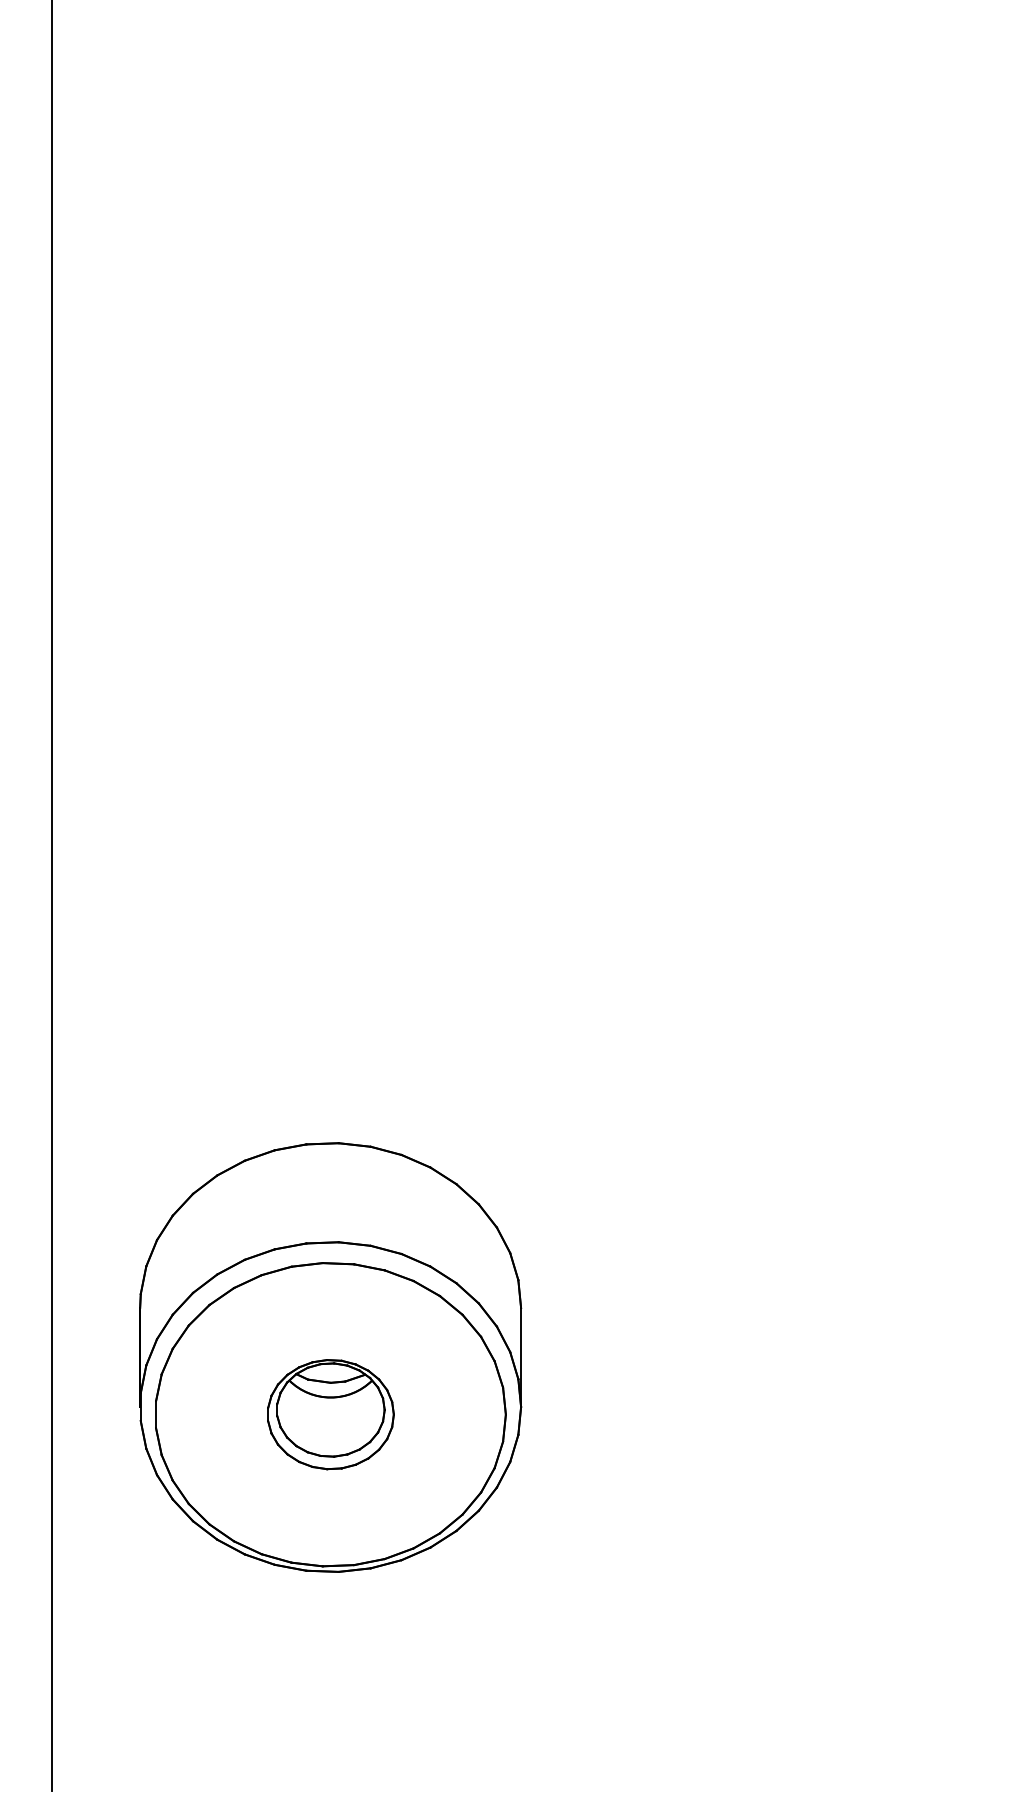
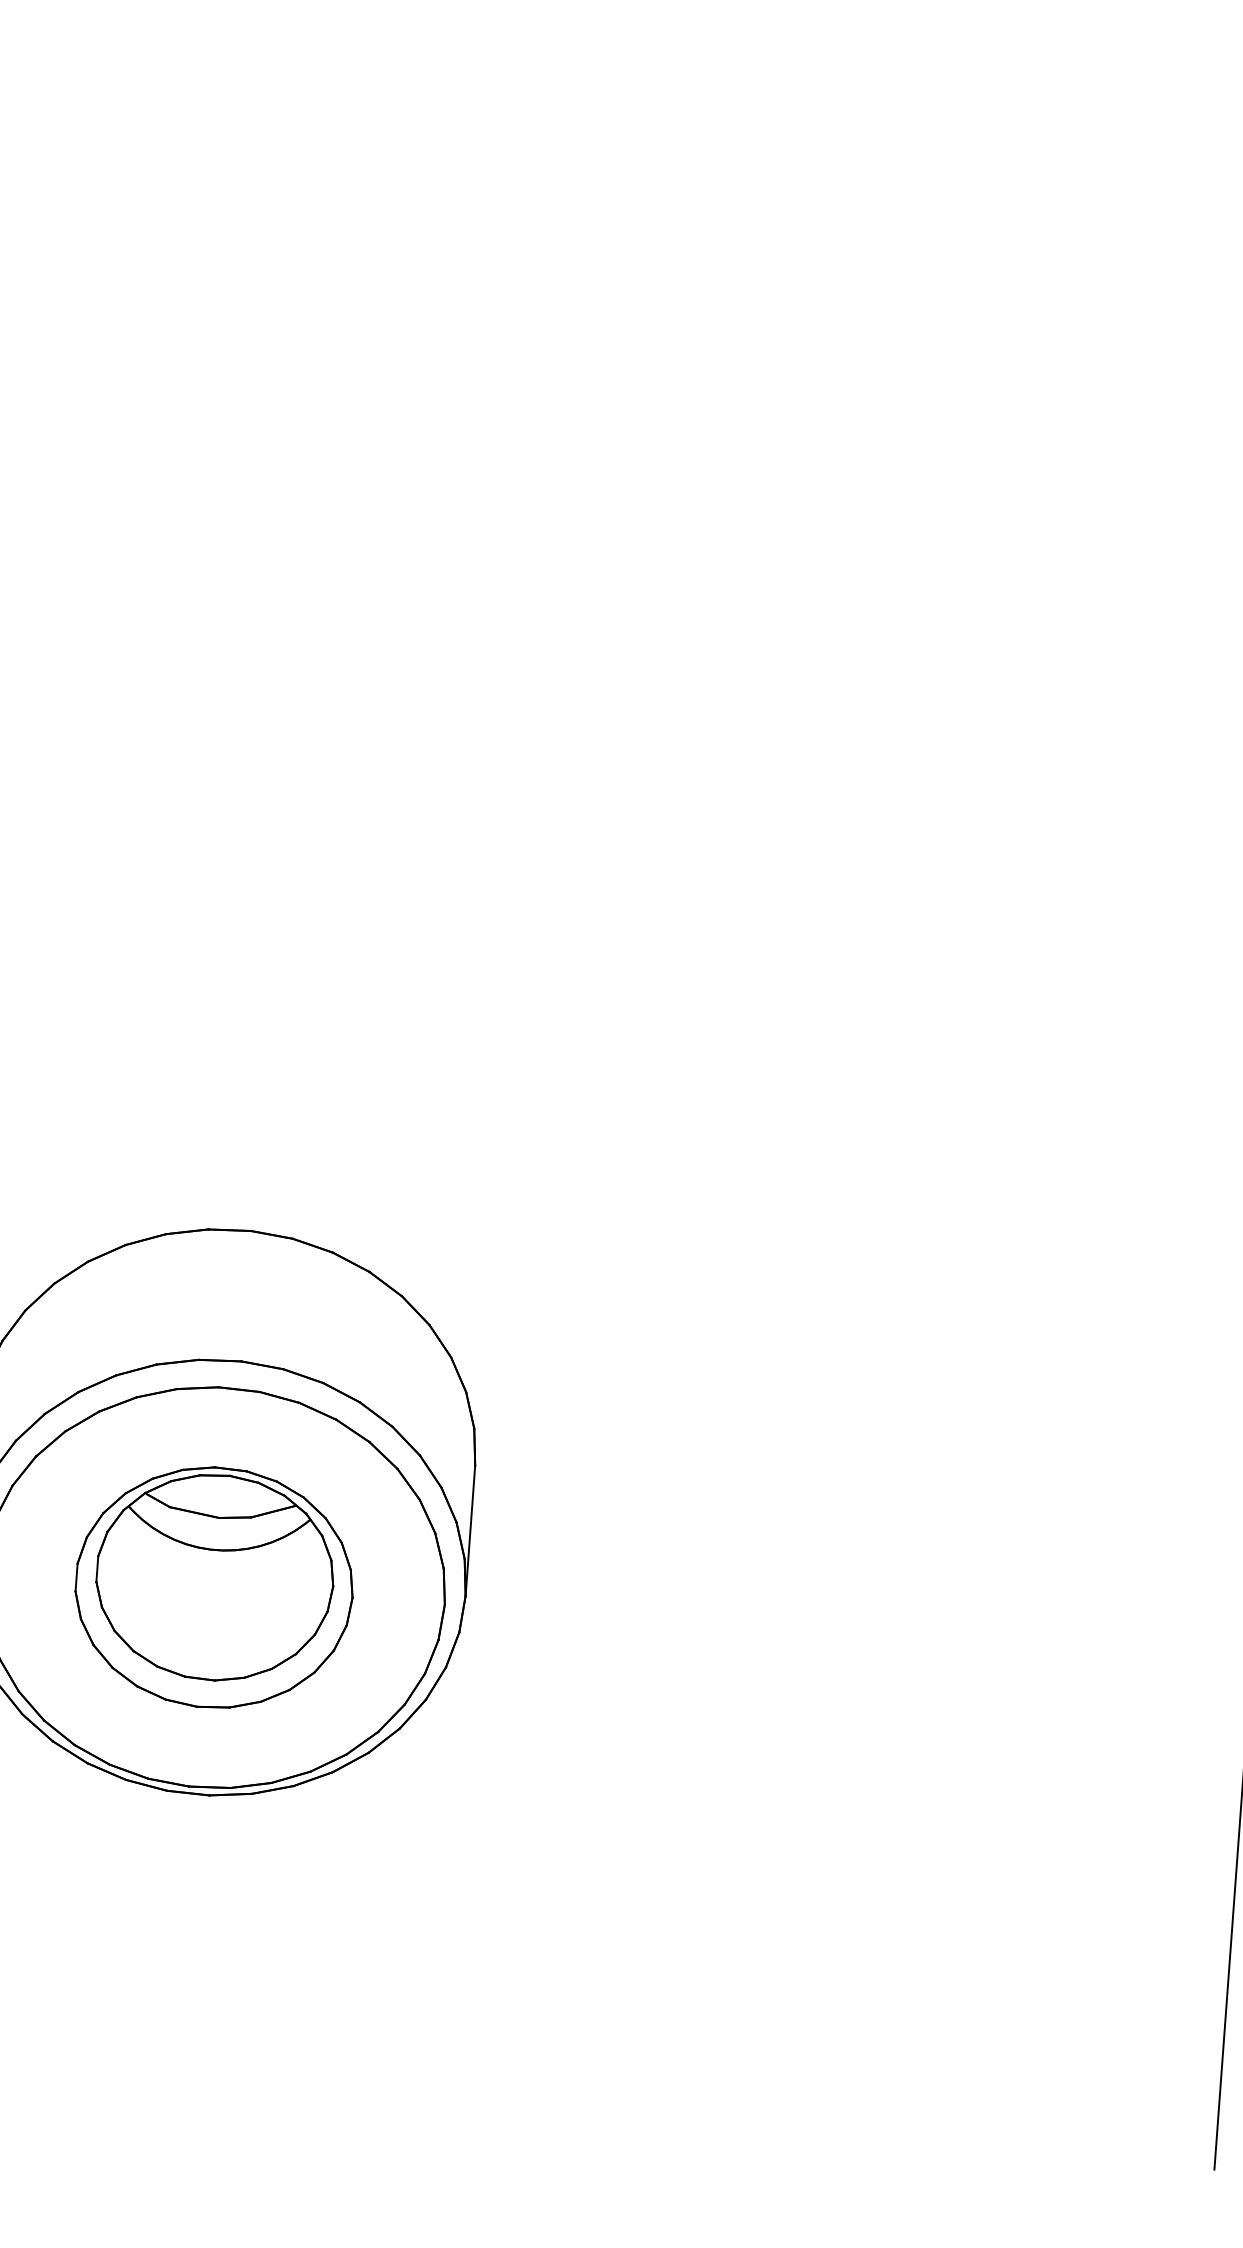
part: (330, 1414) -> (213, 1587), size x1.67

